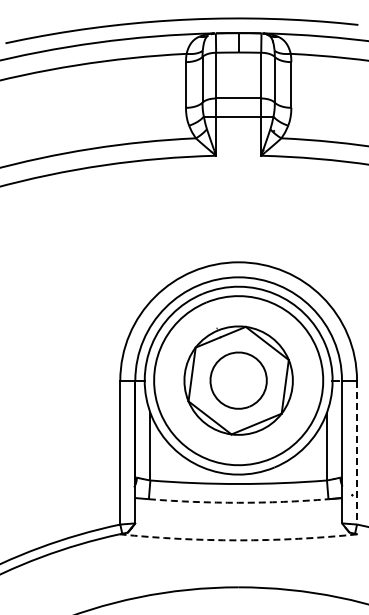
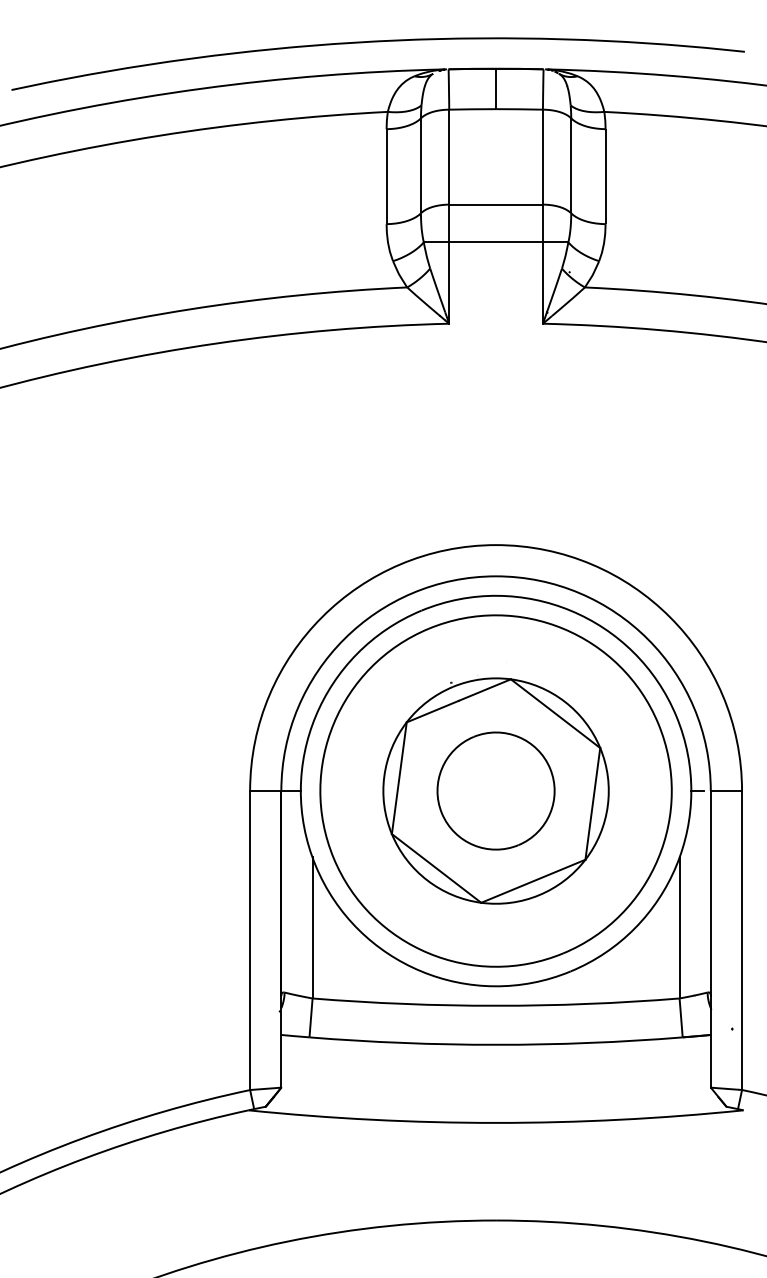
line: (357, 452) -> (743, 940), dashed -> solid
arc: (238, 502) -> (495, 1044), dashed -> solid
arc: (238, 540) -> (495, 1123), dashed -> solid

